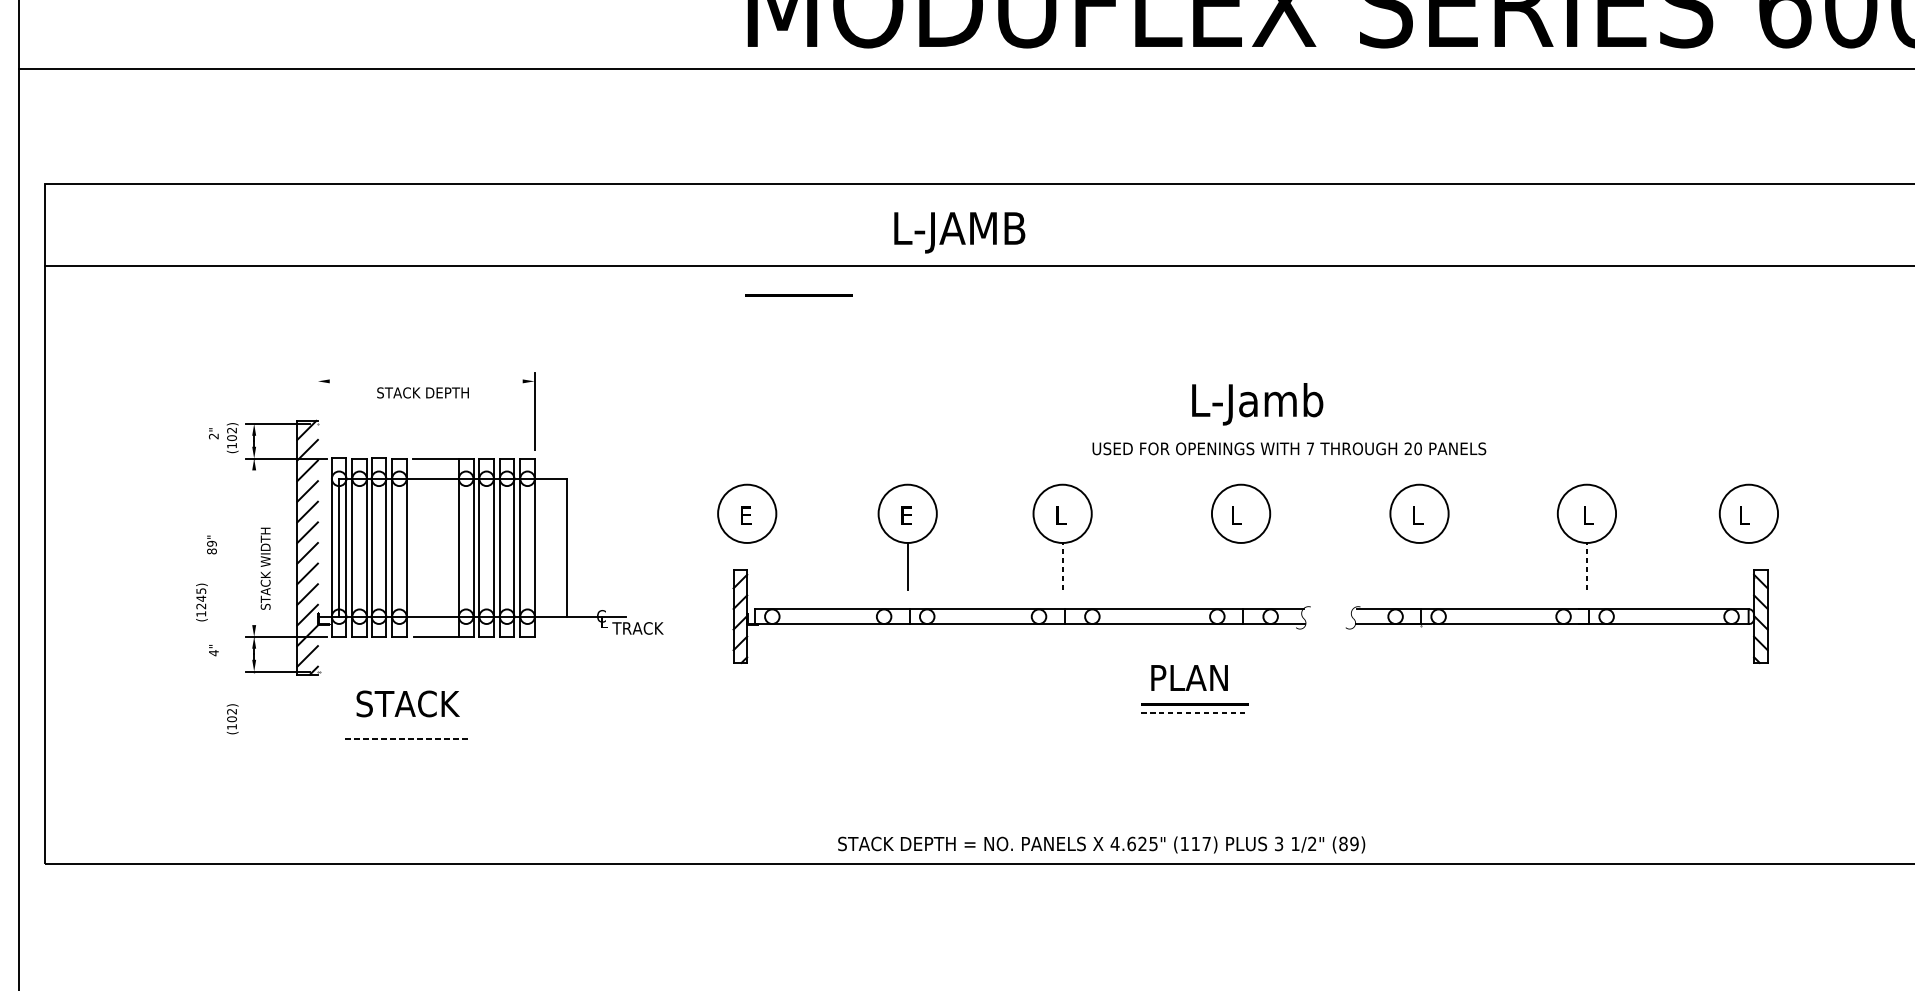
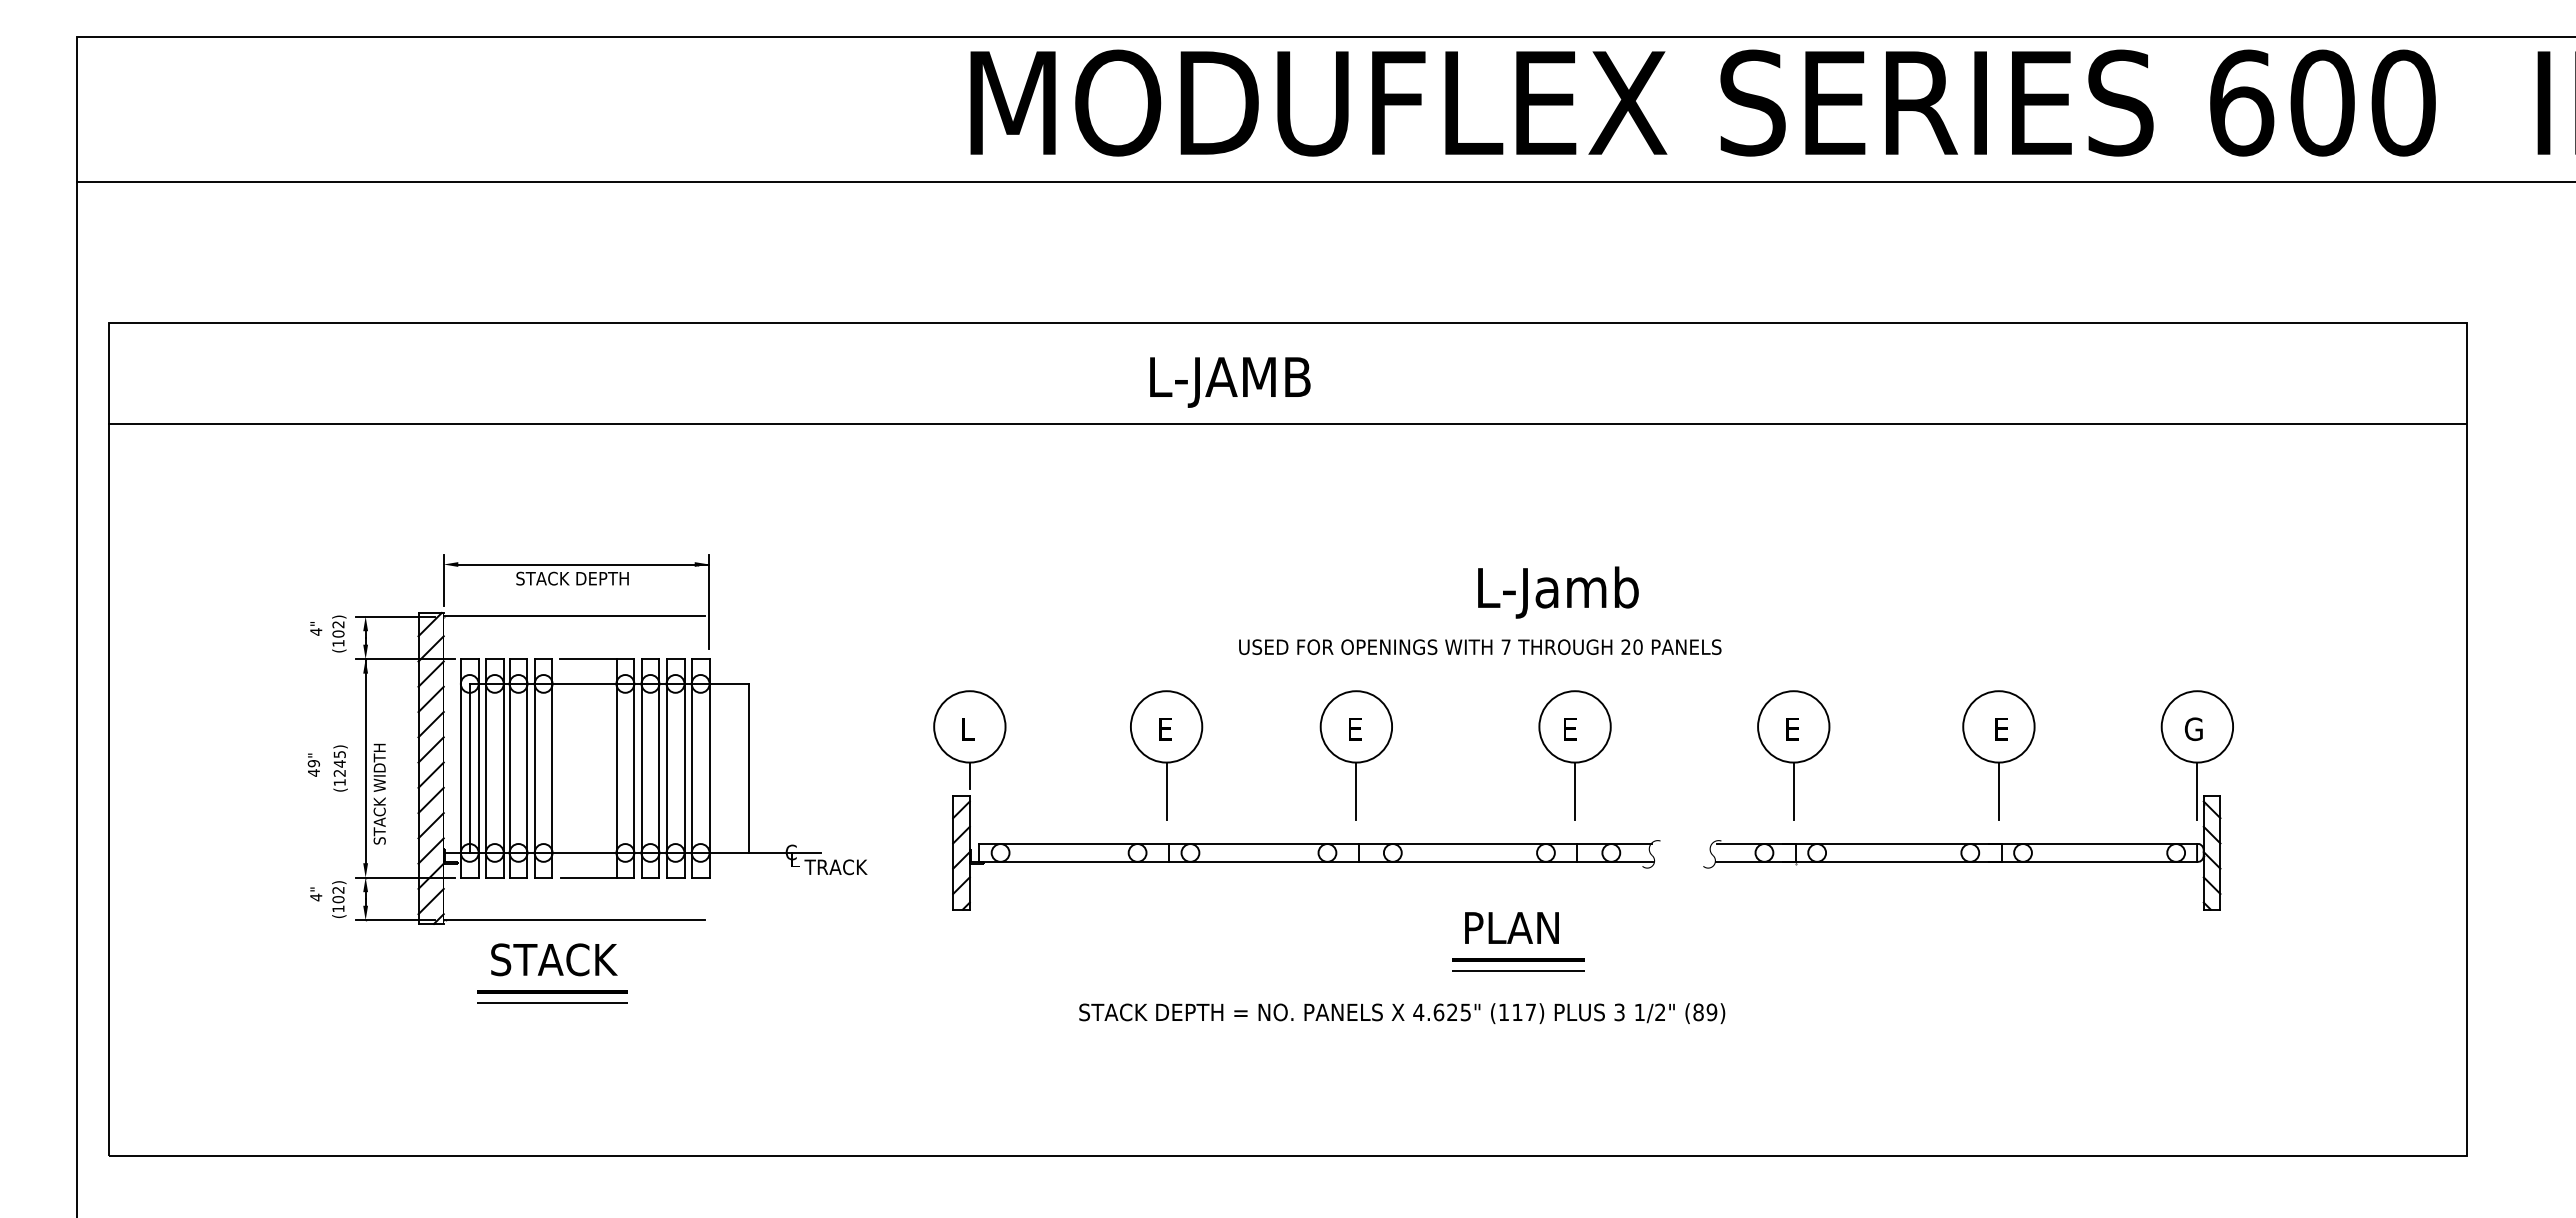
line: (799, 294) -> (1033, 458), removed
line: (431, 381) -> (583, 564), added
line: (317, 393) -> (443, 579), added
text: (1257, 404) -> (1558, 592), moved
line: (424, 422) -> (574, 615), added
text: (214, 436) -> (316, 631), 2" -> 4"
text: (1289, 448) -> (1480, 646), moved
text: (746, 511) -> (969, 723), E -> L
text: (1419, 511) -> (1793, 723), L -> E
text: (1589, 511) -> (2002, 723), L -> E
text: (1062, 515) -> (1356, 729), L -> E
text: (1238, 515) -> (1571, 729), L -> E
text: (1745, 515) -> (2193, 729), L -> G
line: (254, 542) -> (365, 761), added
text: (211, 551) -> (313, 772), 89" -> 49"
line: (746, 553) -> (969, 775), added
line: (1062, 566) -> (1356, 791), dashed -> solid
line: (1241, 566) -> (1575, 791), added
line: (1419, 566) -> (1793, 791), added
line: (1586, 566) -> (1998, 791), dashed -> solid
line: (1748, 566) -> (2197, 791), added
text: (201, 602) -> (340, 768), moved
line: (424, 671) -> (574, 920), added
line: (1195, 712) -> (1519, 970), dashed -> solid
text: (232, 719) -> (339, 899), moved
line: (406, 729) -> (552, 991), added
line: (406, 738) -> (552, 1002), dashed -> solid
text: (1101, 844) -> (1402, 1013), moved

